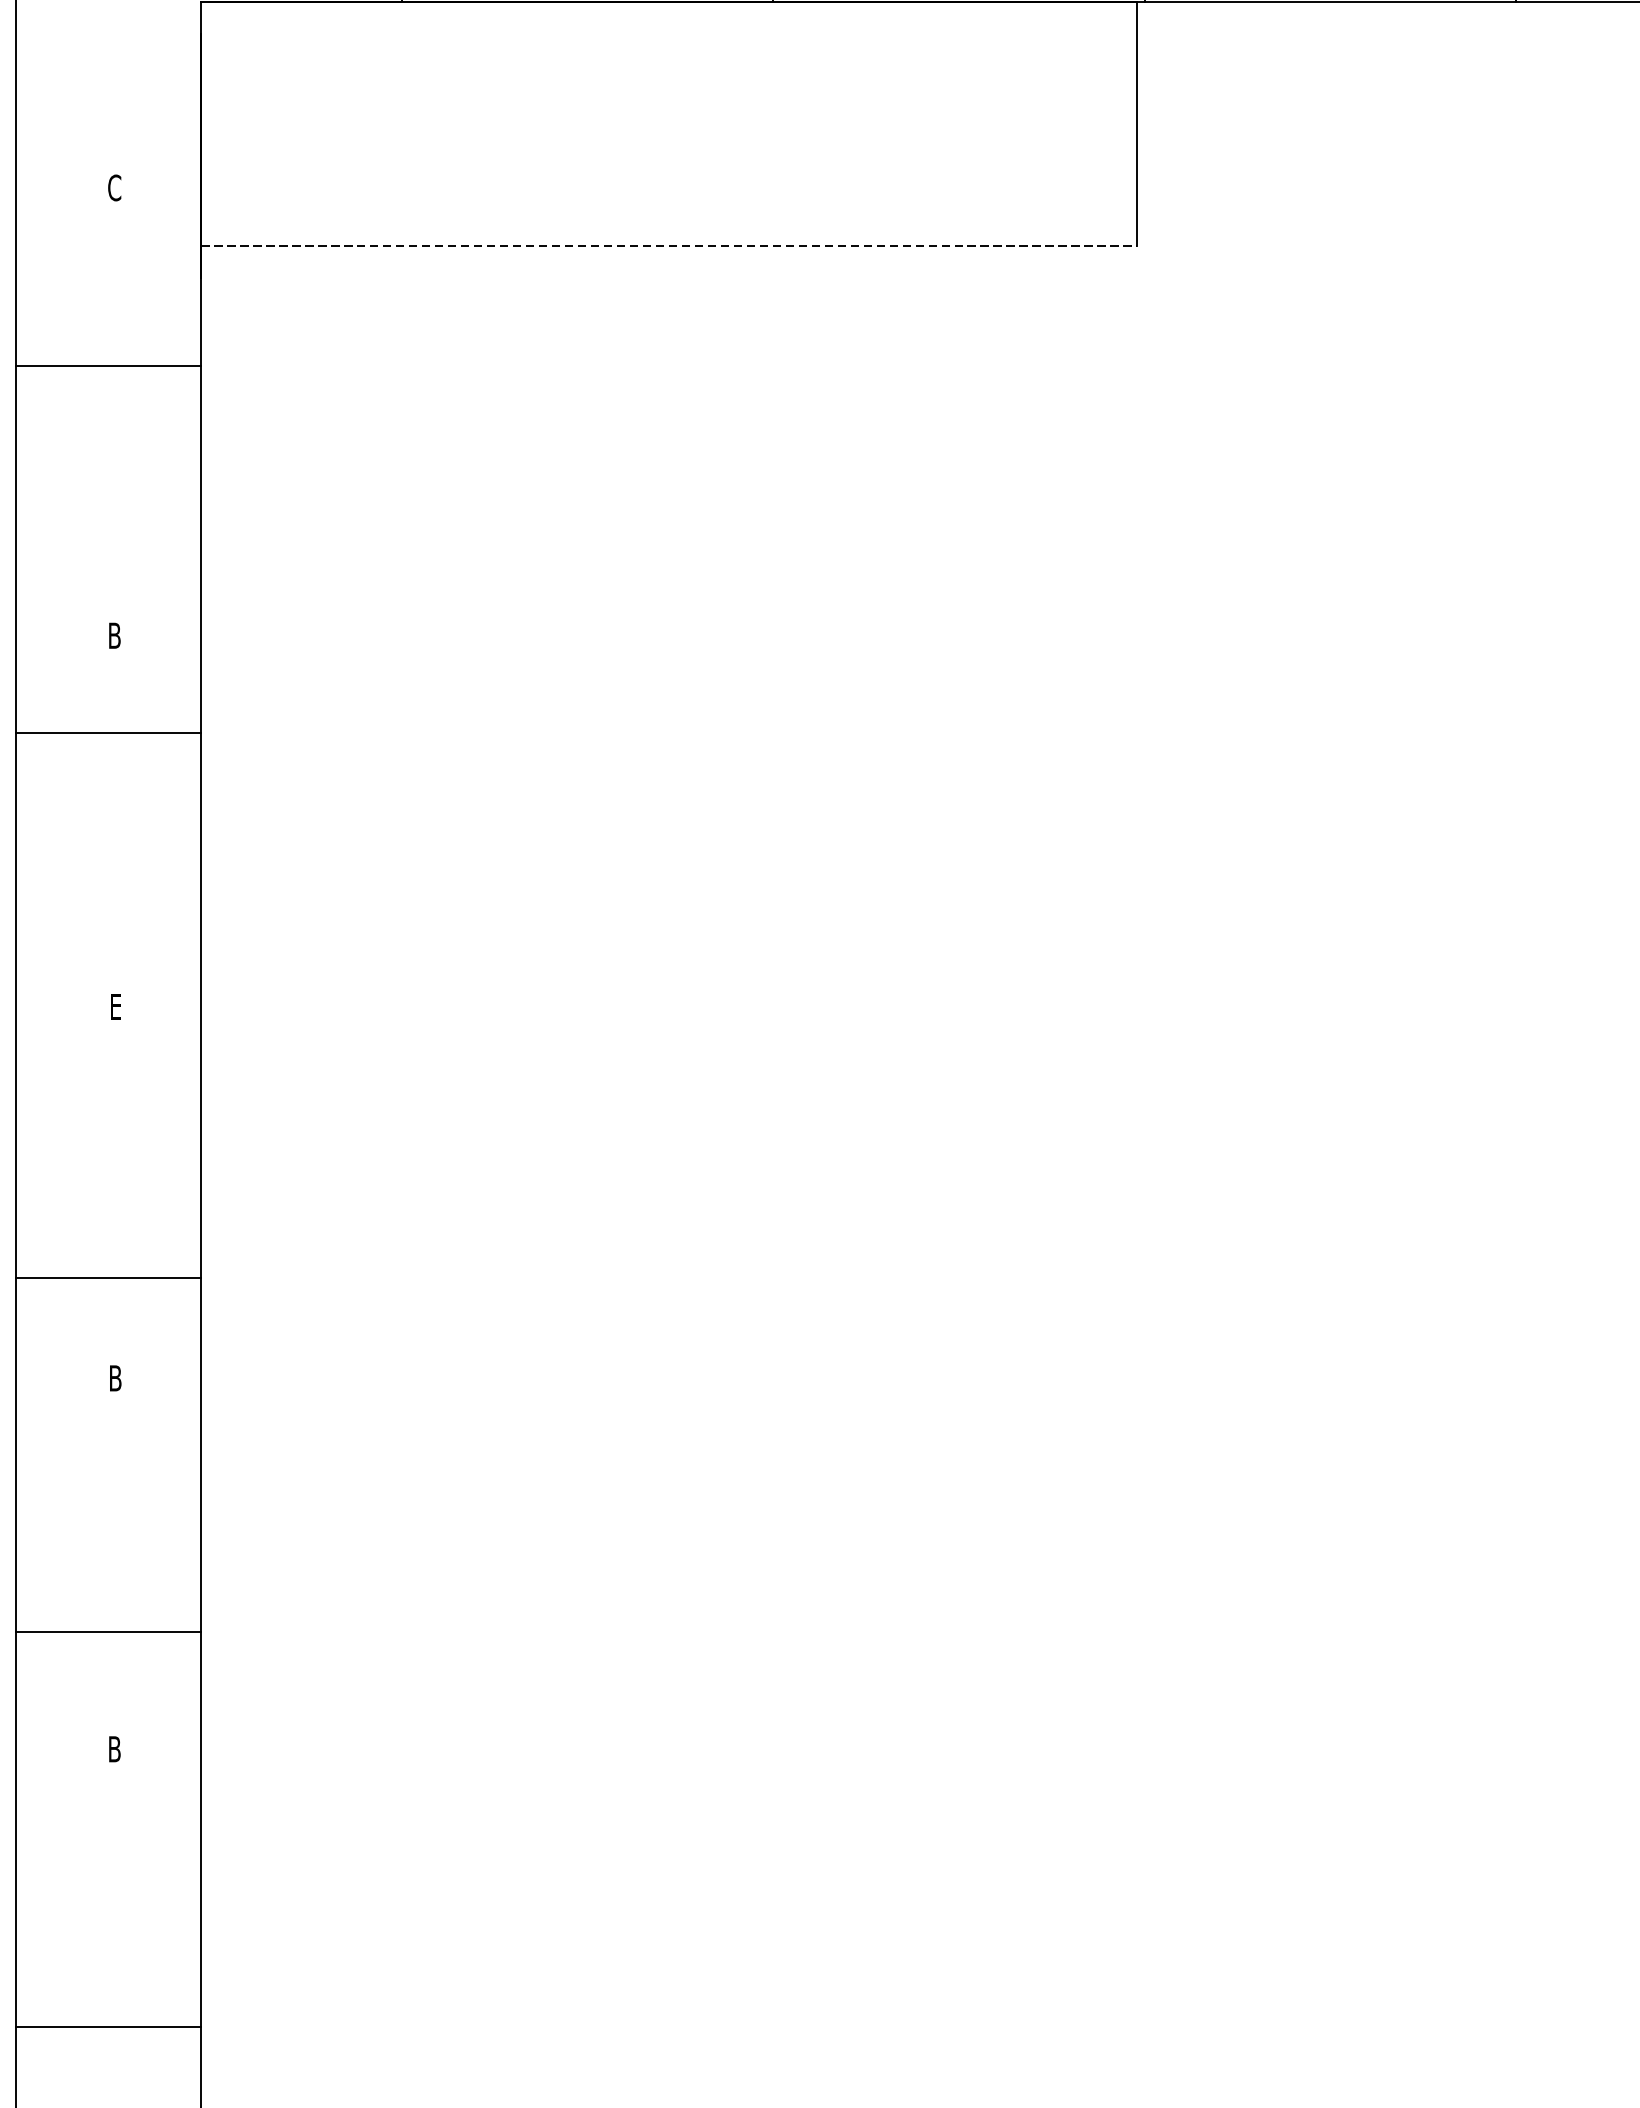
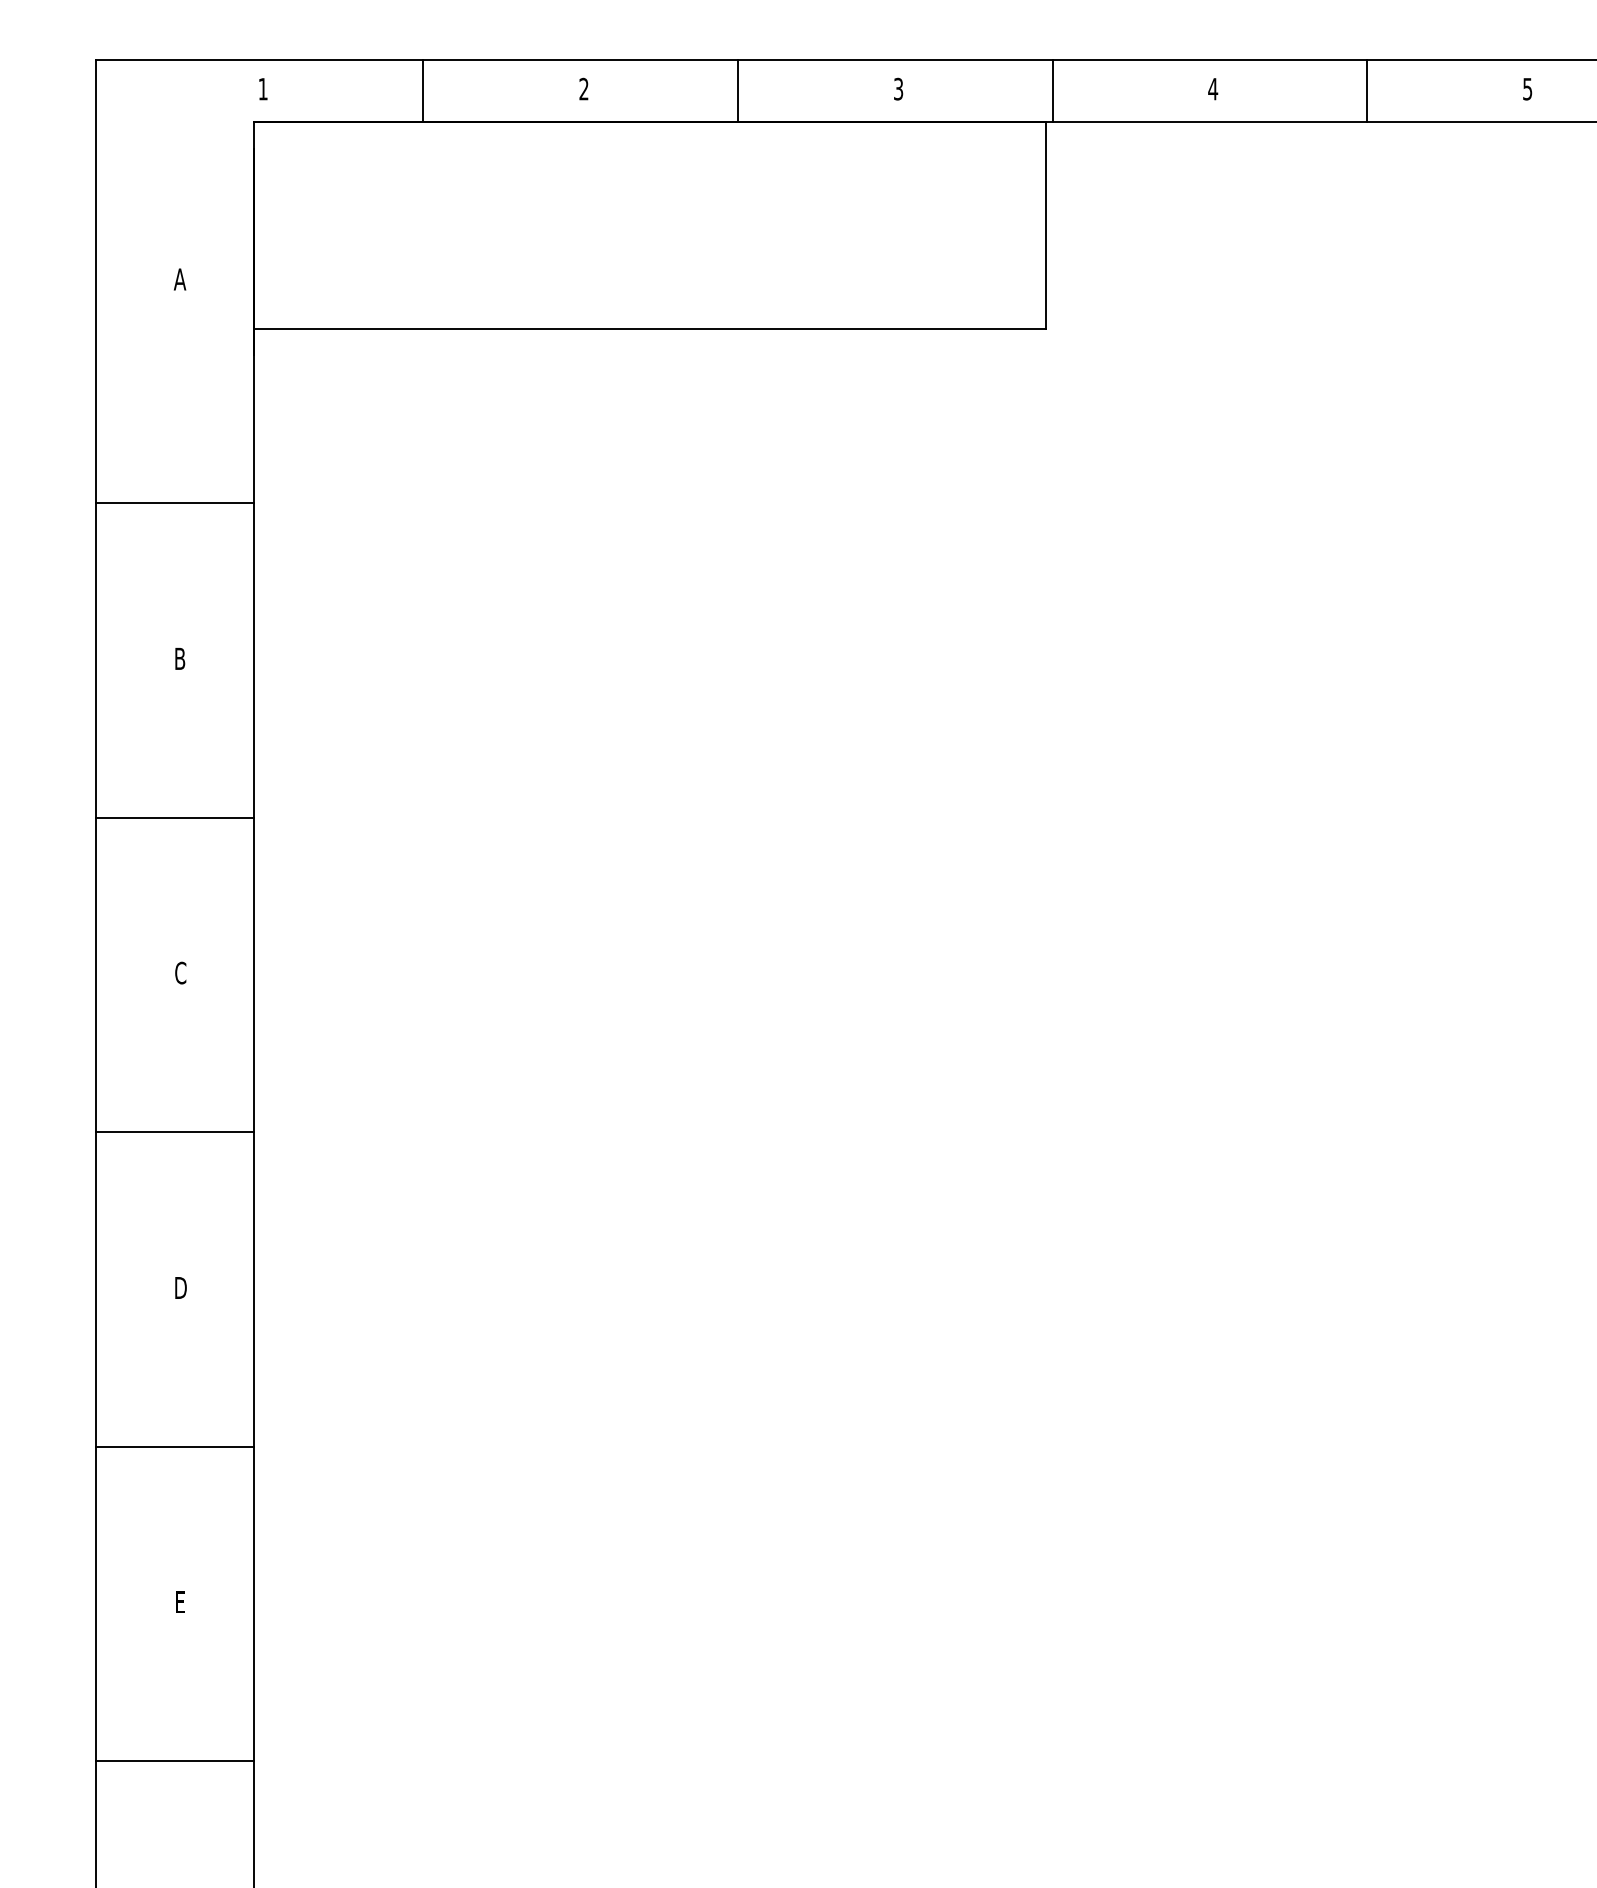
text: (114, 187) -> (179, 279), C -> A
line: (669, 245) -> (650, 328), dashed -> solid
line: (108, 366) -> (174, 503), moved
line: (108, 733) -> (174, 817), moved
text: (115, 1005) -> (180, 972), E -> C
line: (108, 1278) -> (174, 1132), moved
text: (115, 1377) -> (180, 1287), B -> D
line: (108, 1631) -> (174, 1446), moved
text: (115, 1749) -> (180, 1602), B -> E
line: (108, 2027) -> (174, 1761), moved

